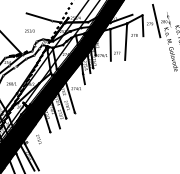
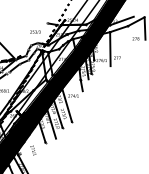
line: (38, 16) -> (32, 18), removed
text: (29, 30) -> (35, 31), moved
line: (126, 41) -> (127, 45), removed

